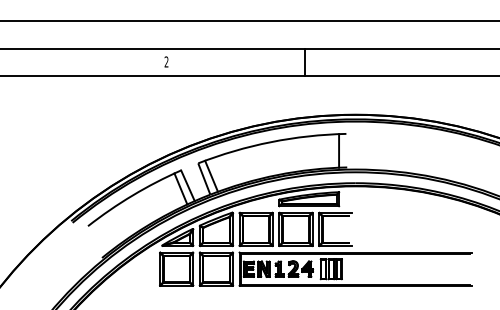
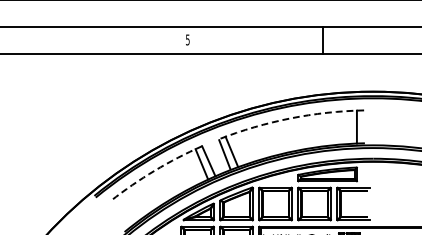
text: (166, 61) -> (187, 39), 2 -> 5
arc: (271, 142) -> (290, 118), solid -> dashed
arc: (132, 195) -> (154, 170), solid -> dashed

